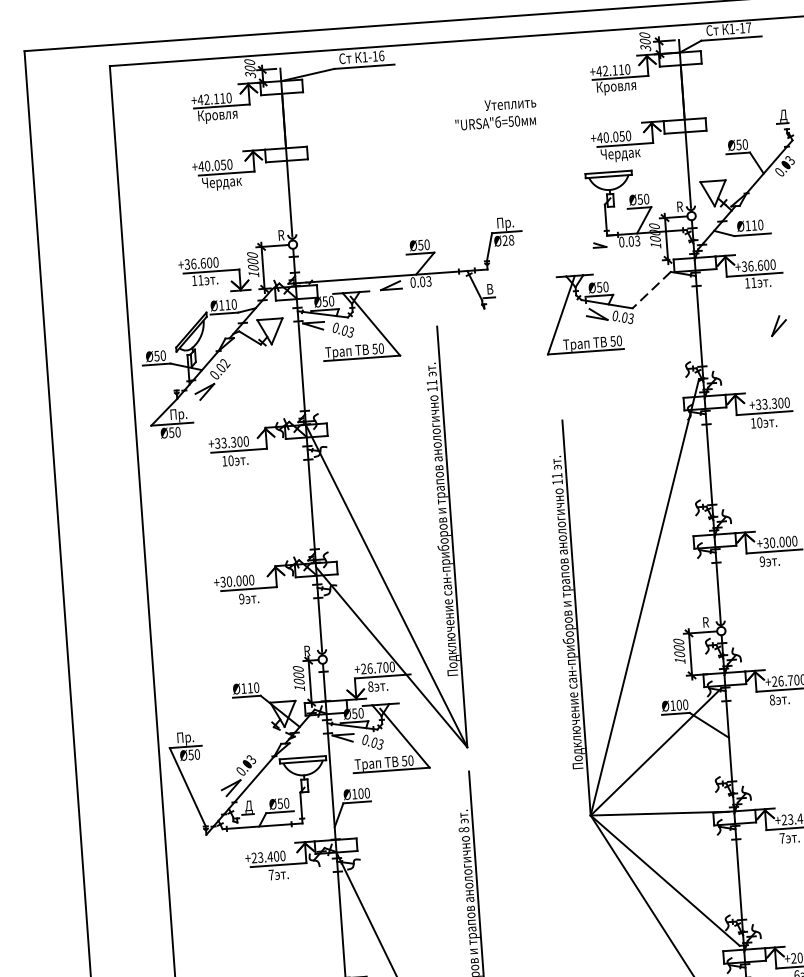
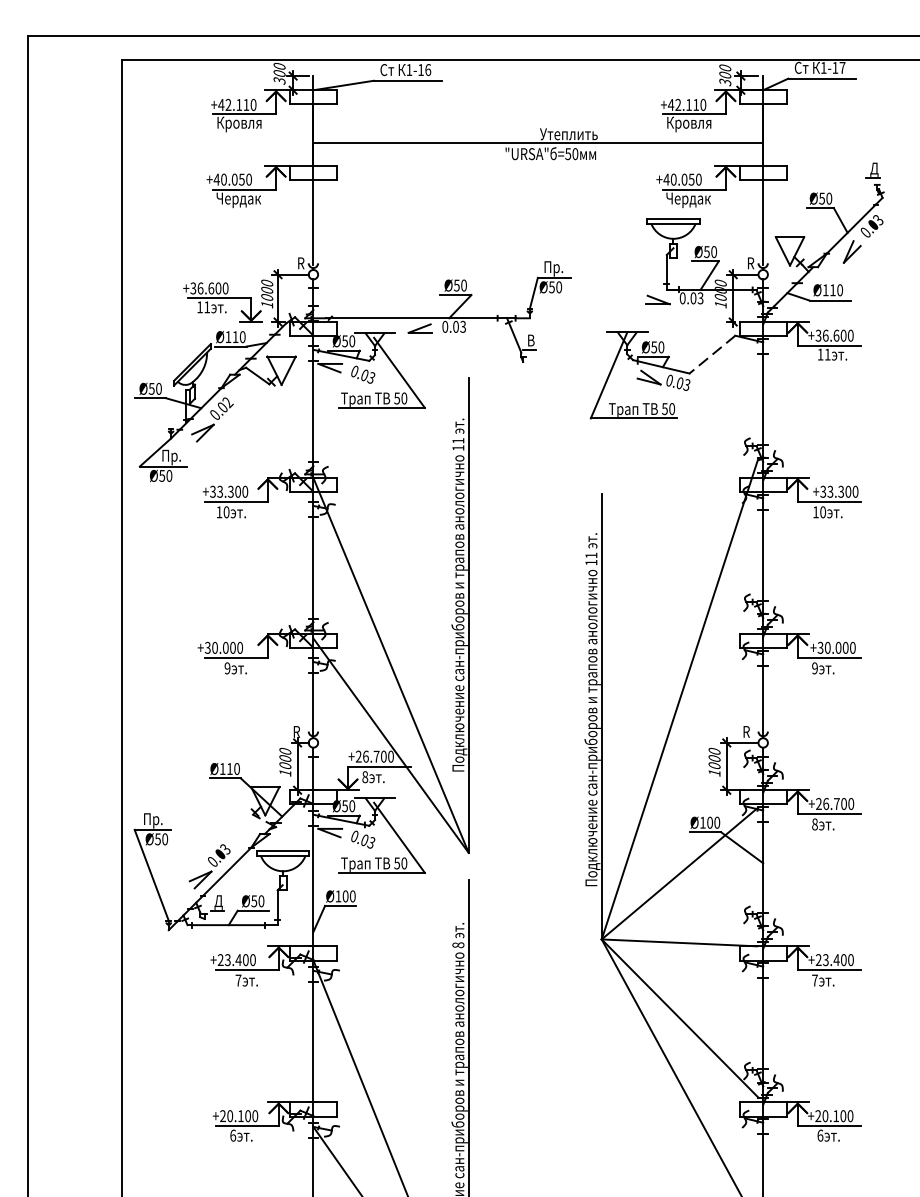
line: (484, 114) -> (538, 143), added
text: (508, 240) -> (555, 287), Ø28 -> Ø50
part: (599, 244) -> (657, 299), size x1.67
part: (778, 325) -> (851, 251), moved

